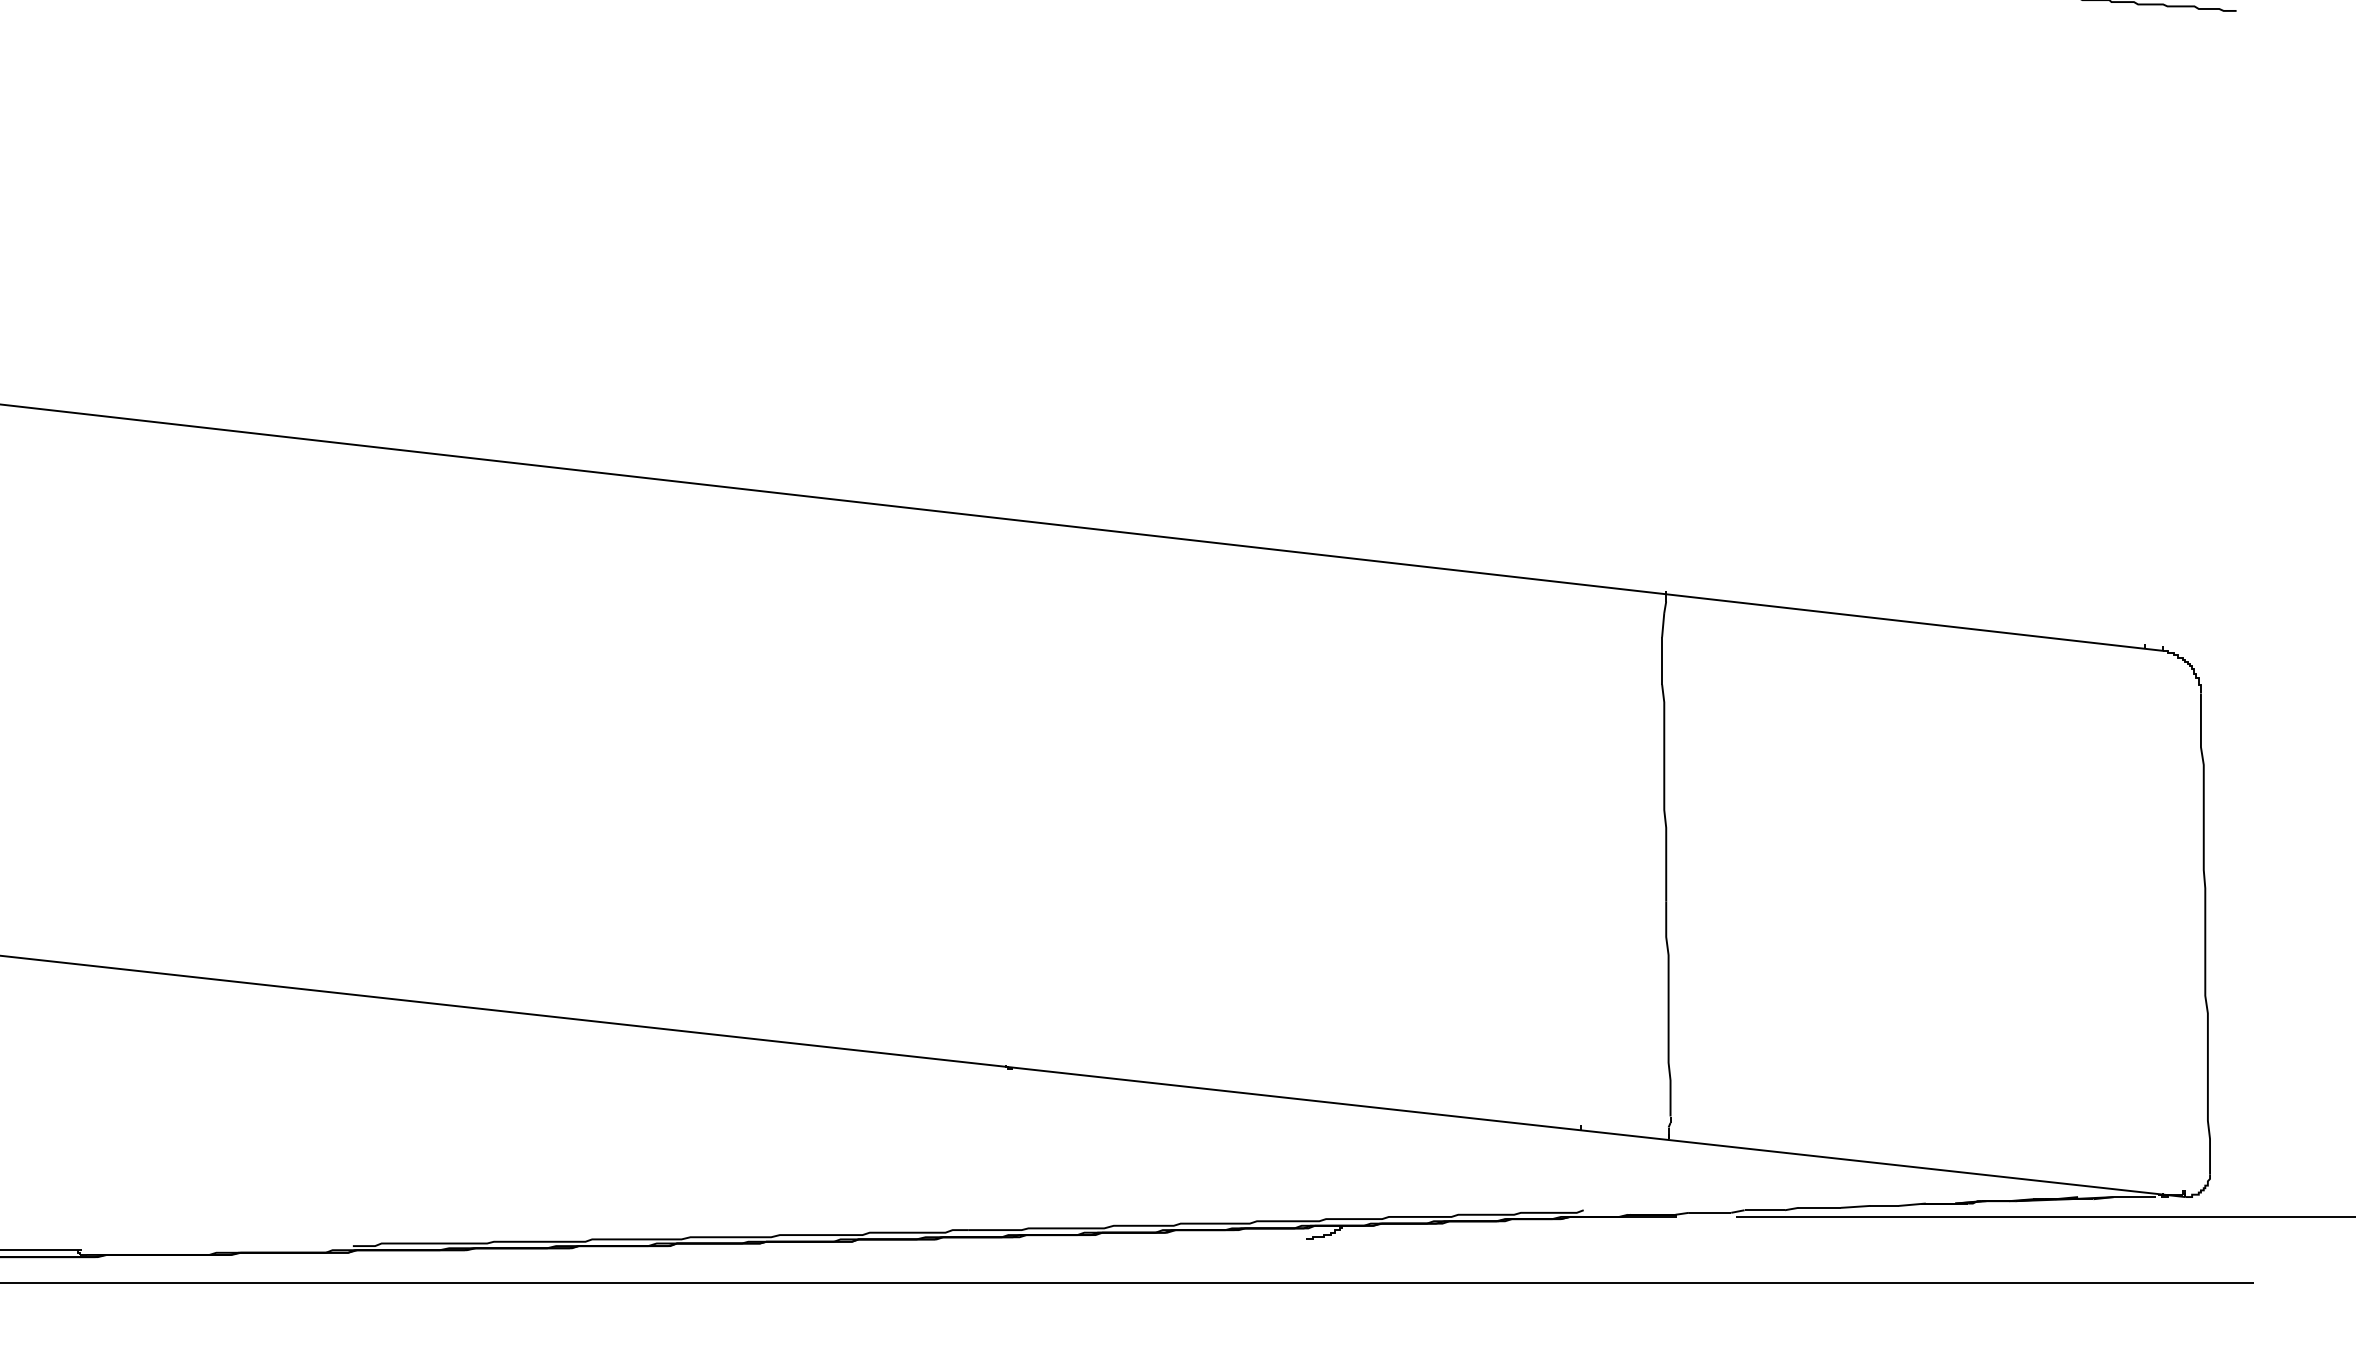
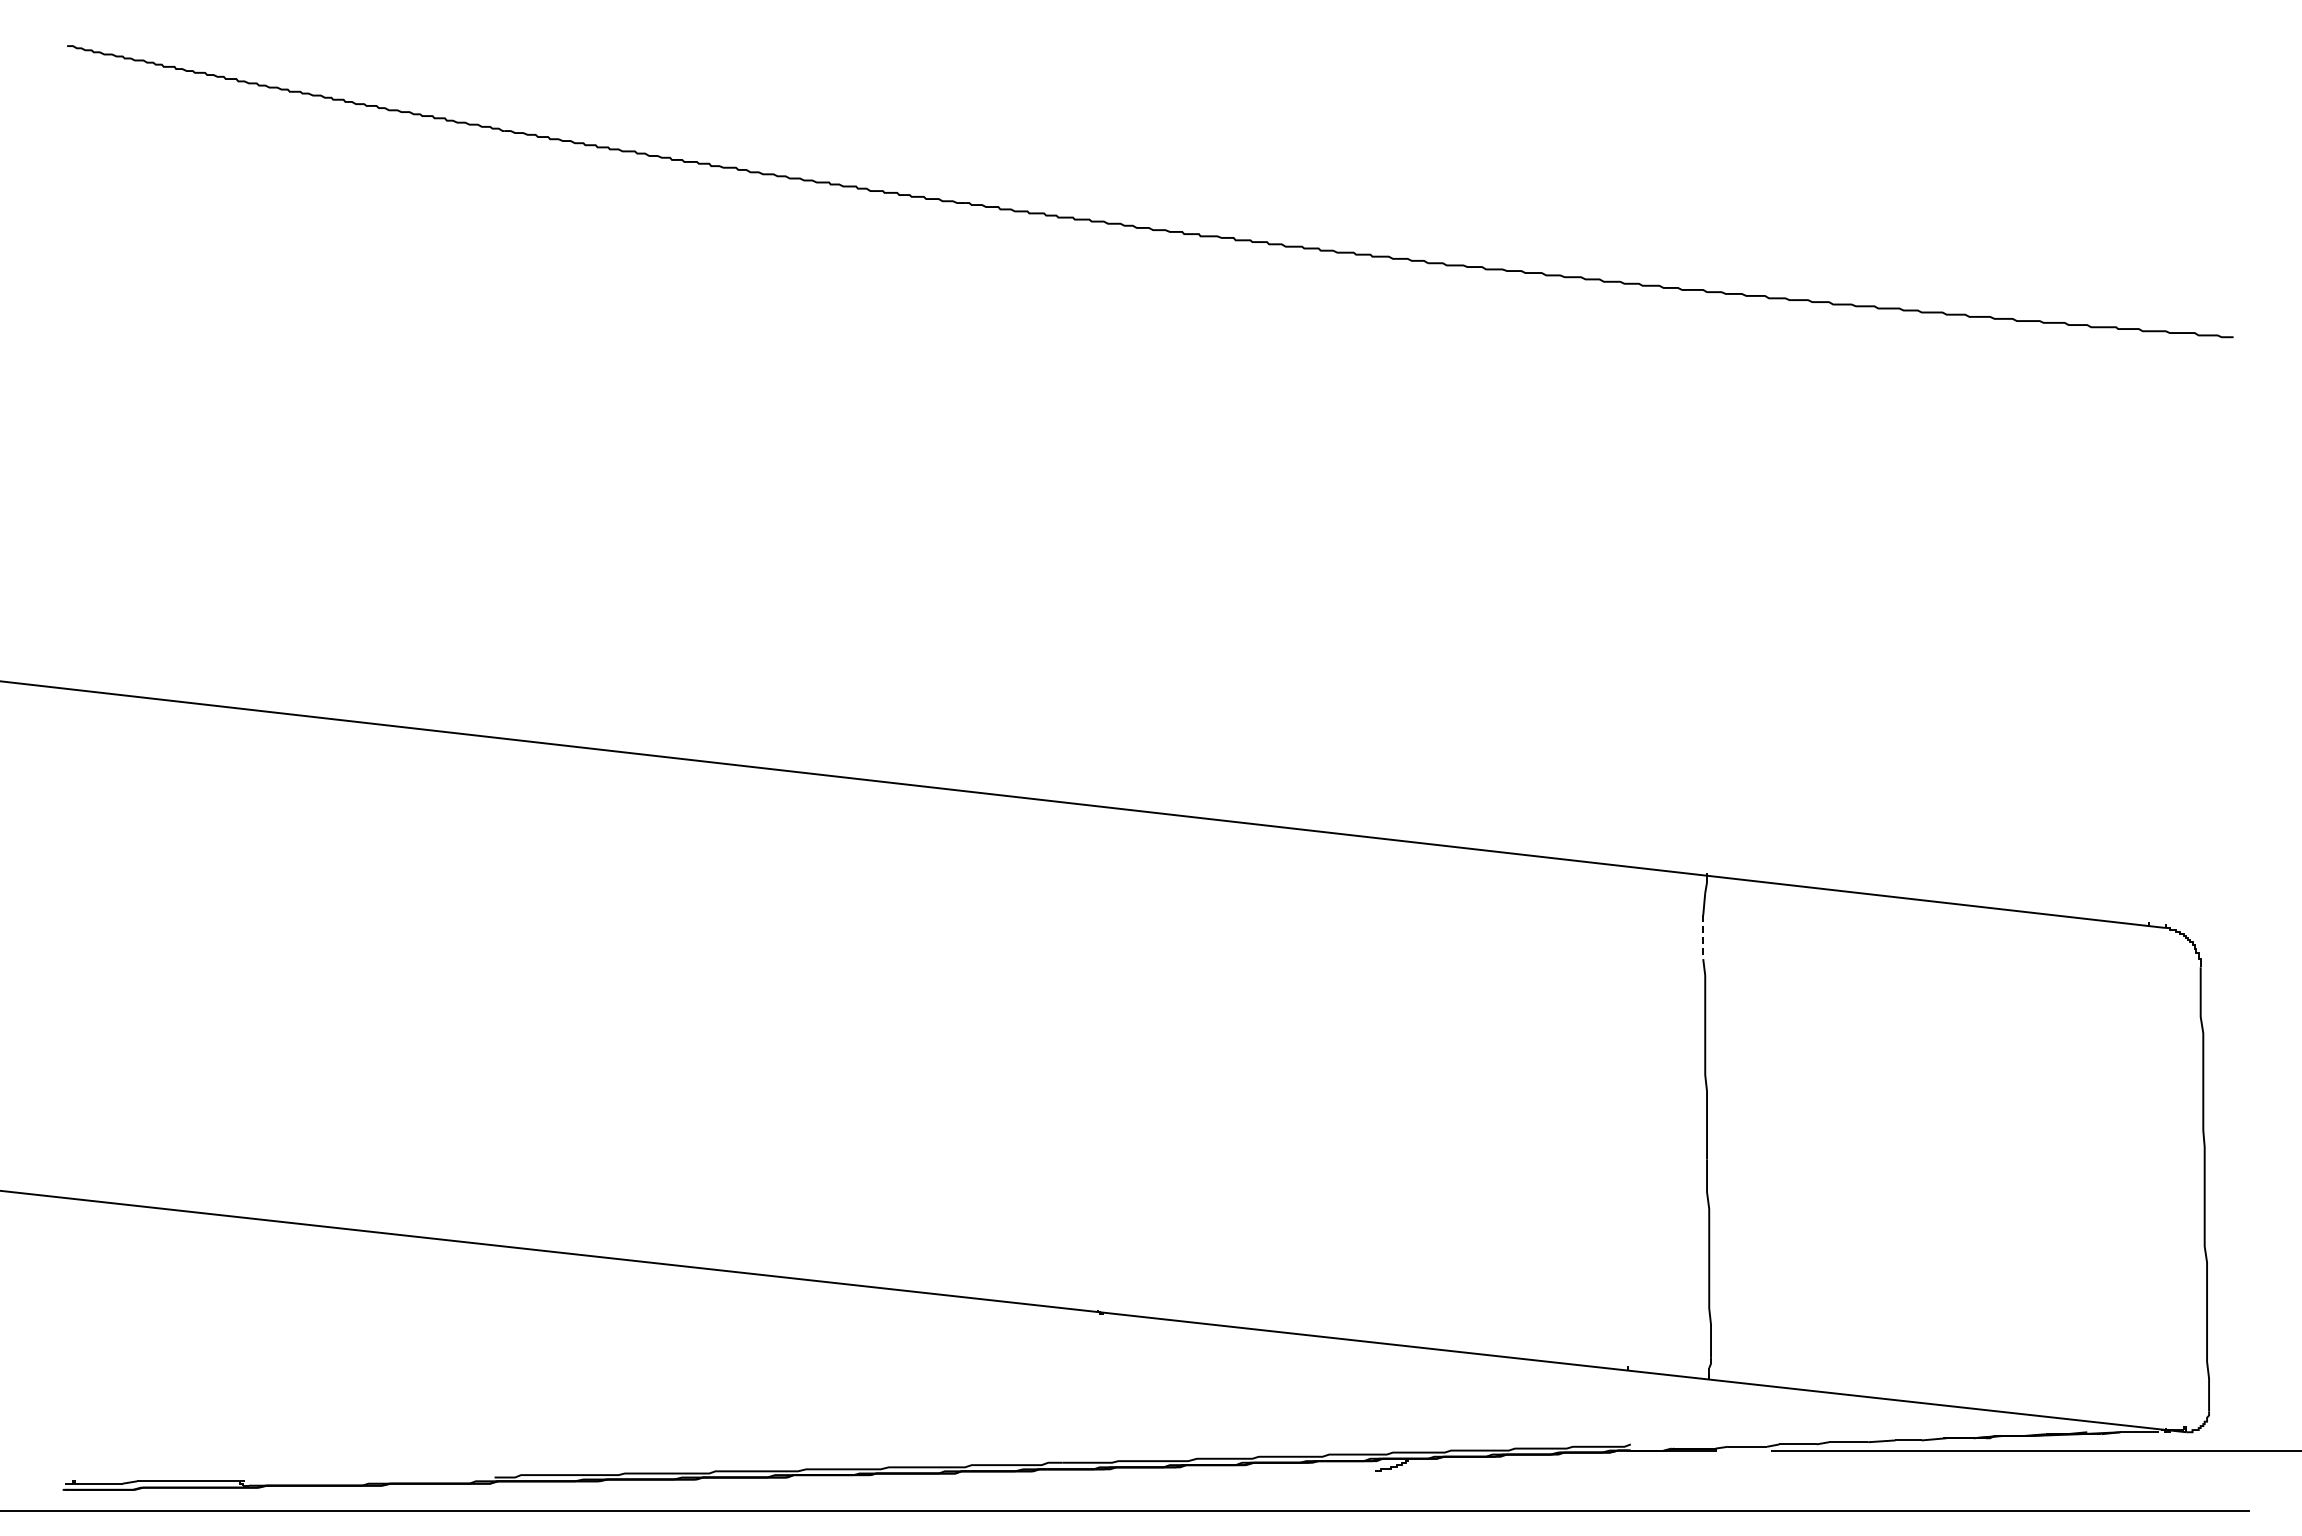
line: (1662, 661) -> (1703, 937), solid -> dashed

